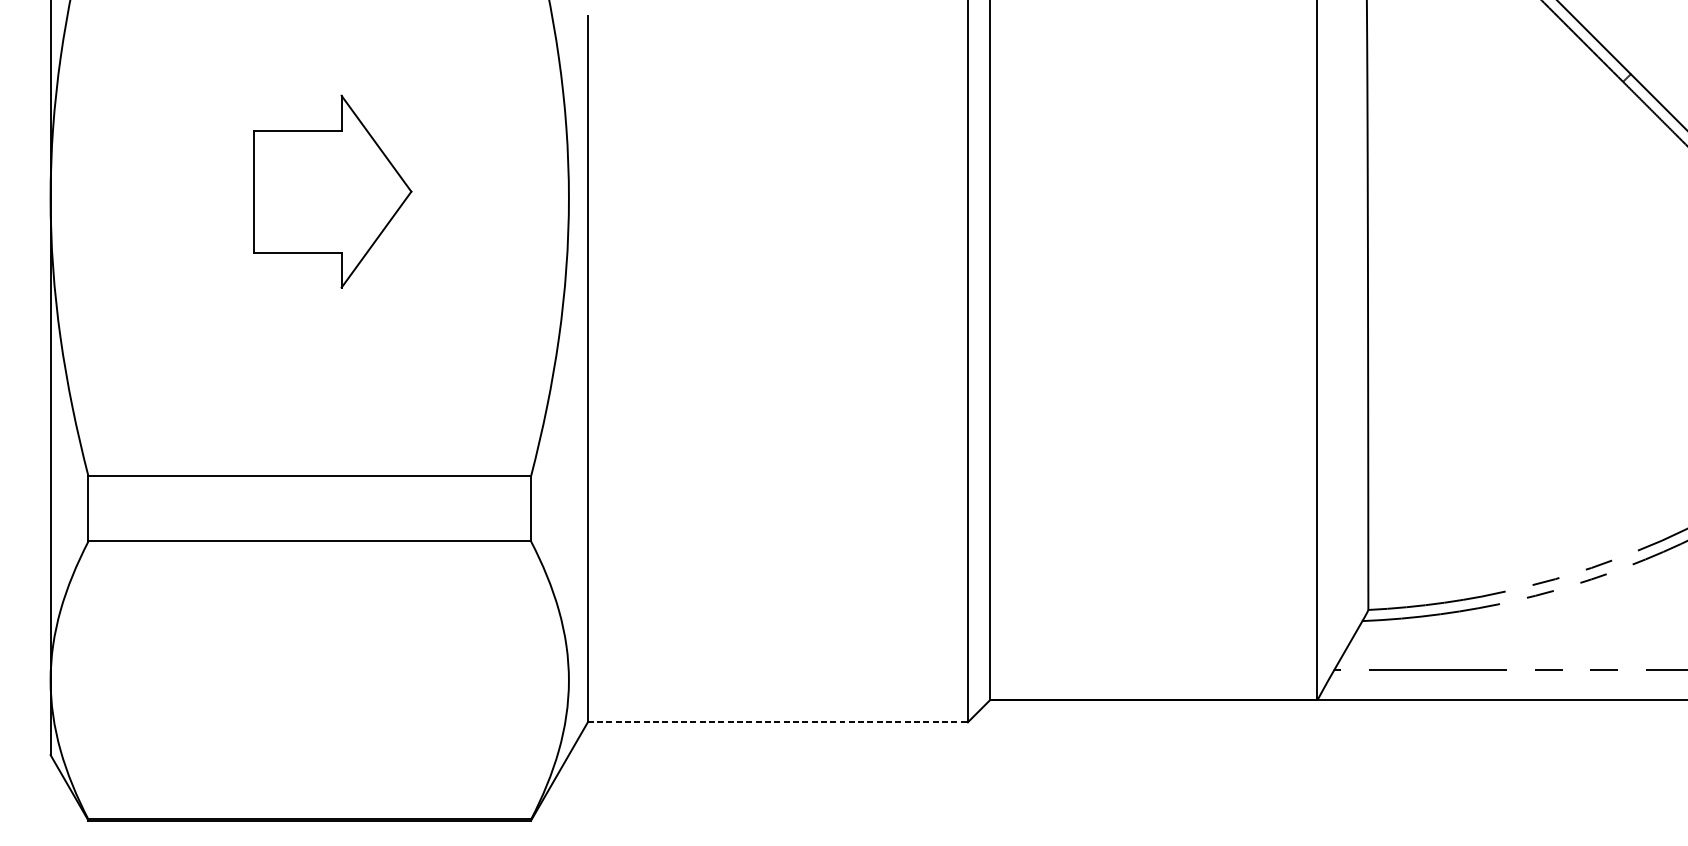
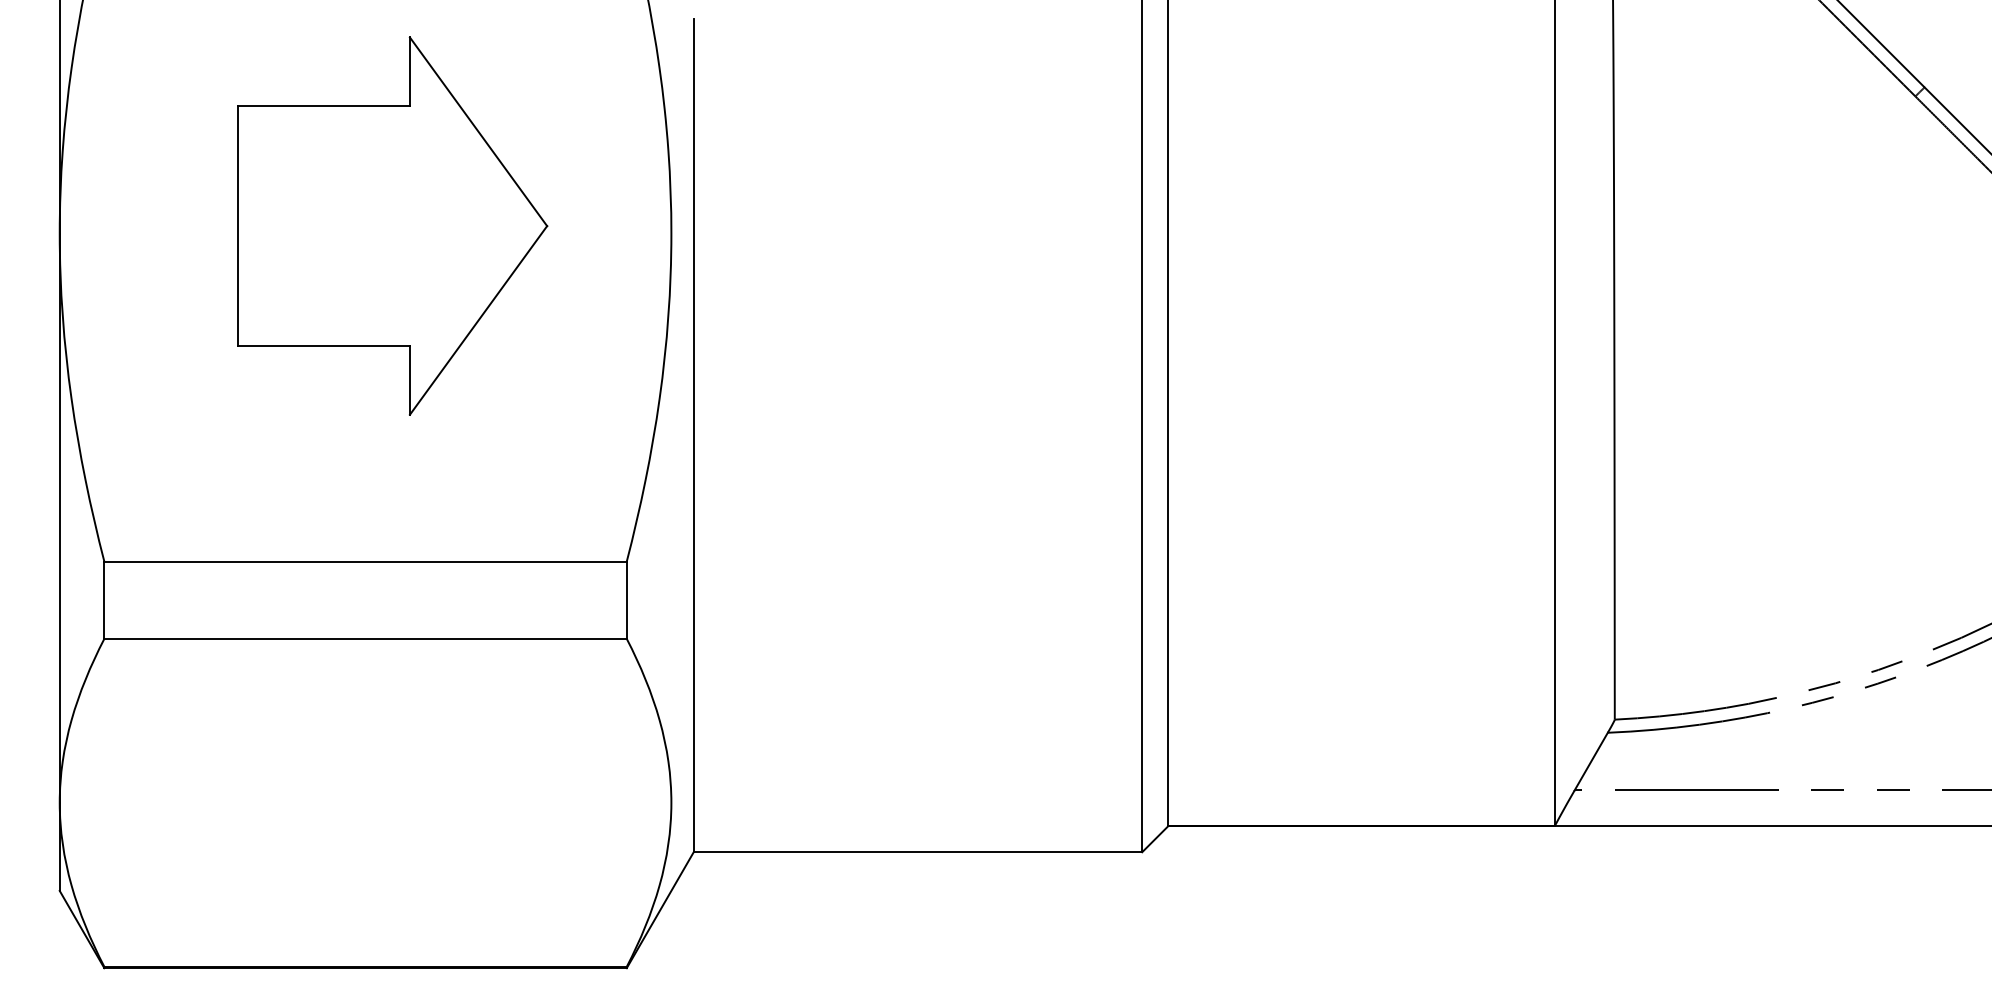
part: (332, 191) -> (392, 225), size x1.67
line: (778, 722) -> (918, 852), dashed -> solid

